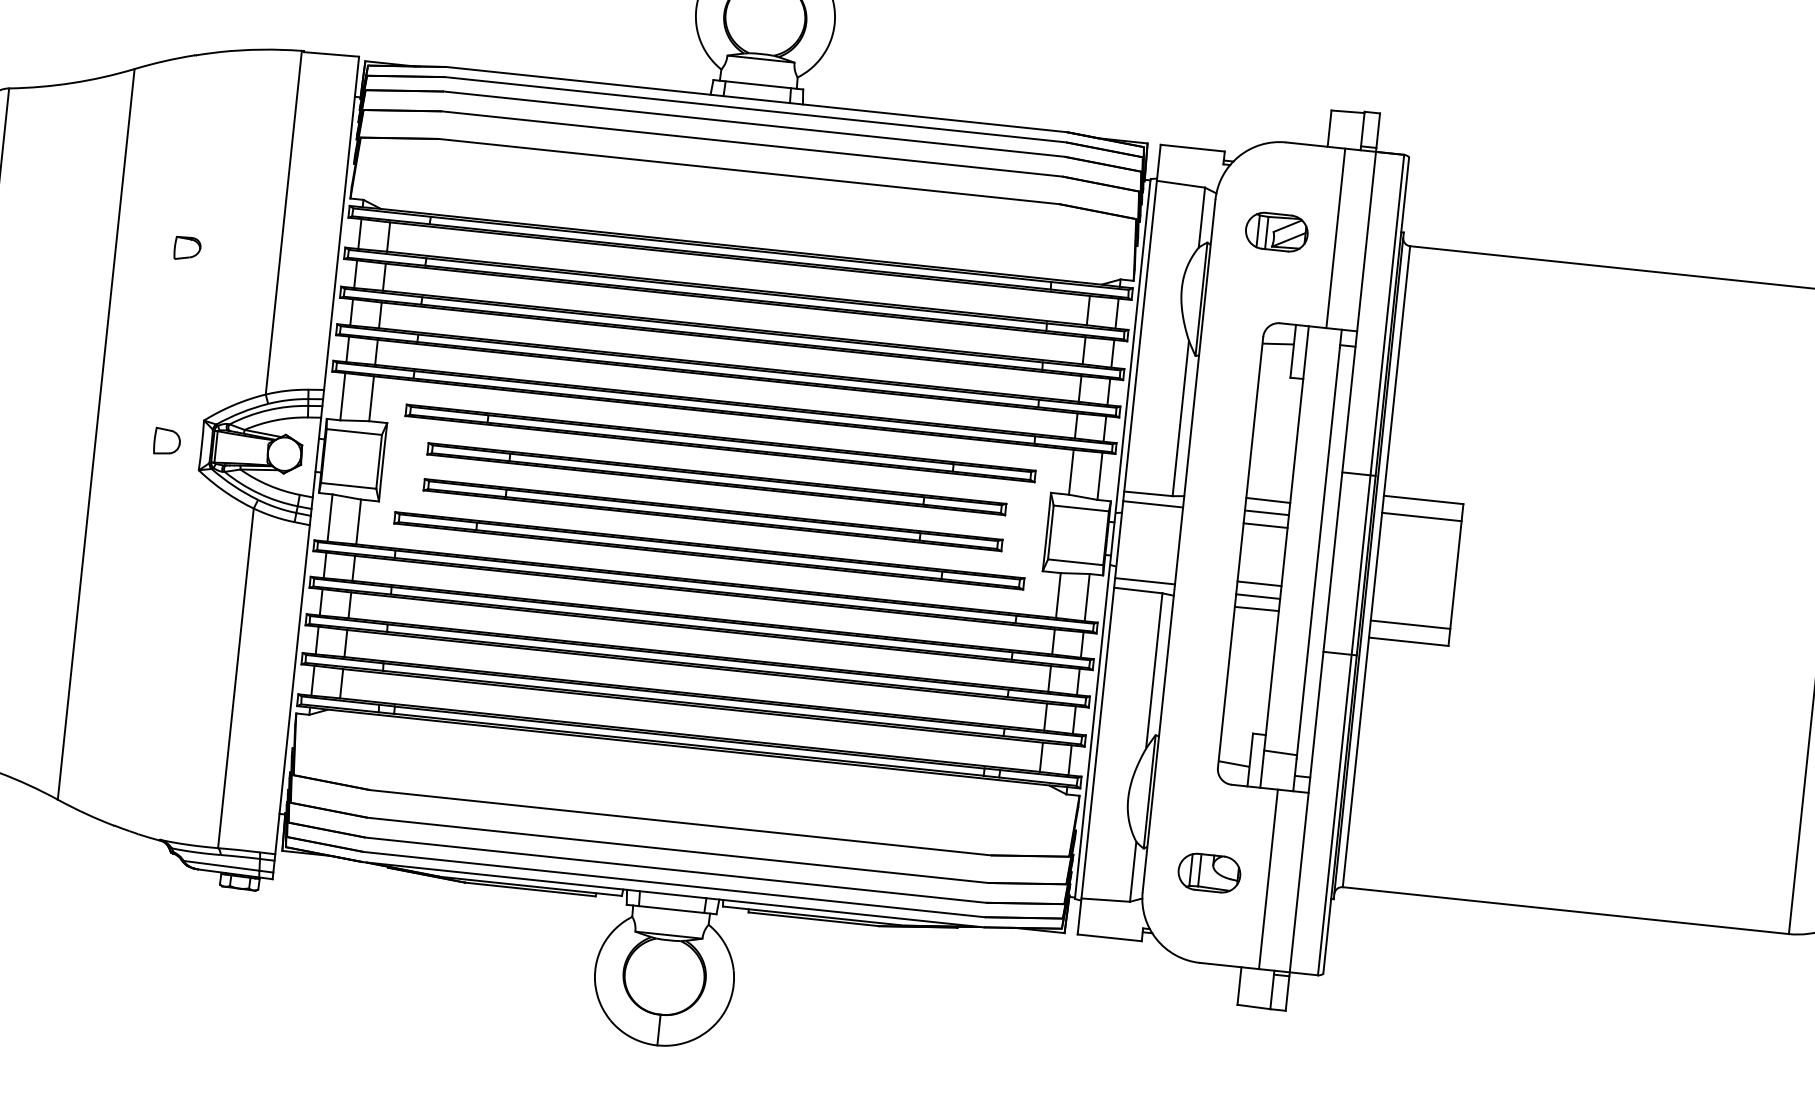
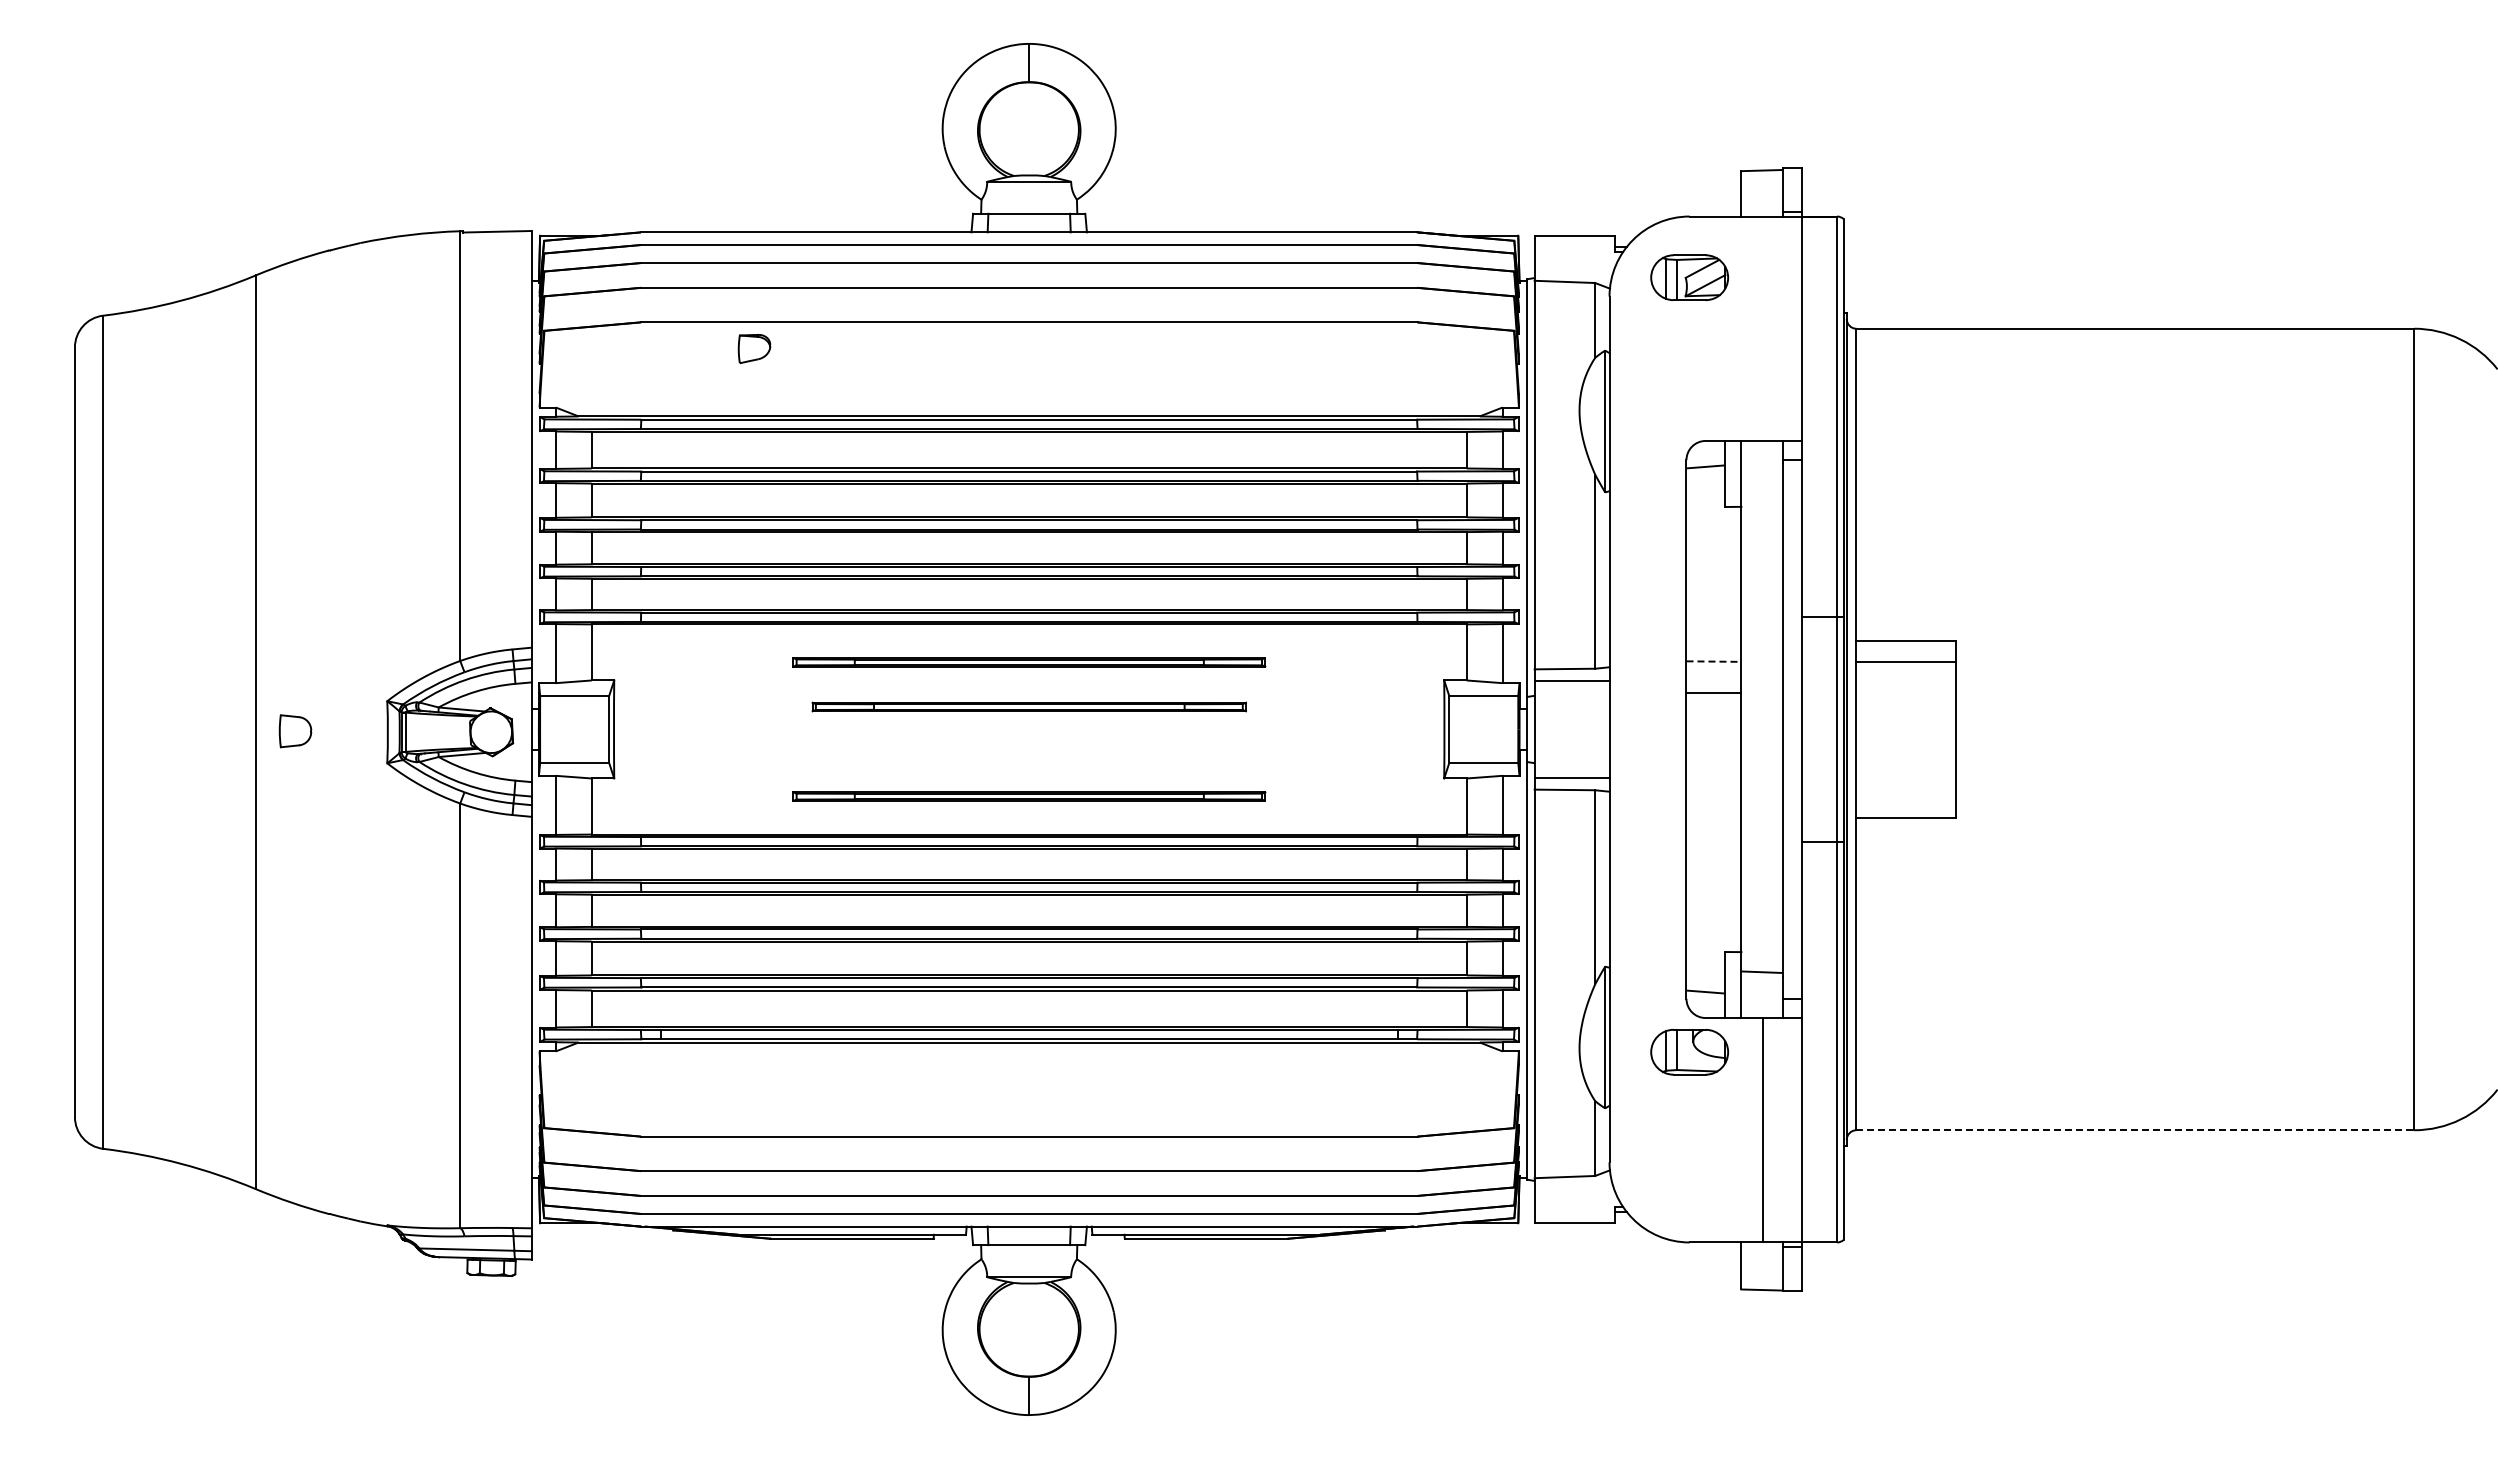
part: (1276, 231) -> (1689, 277), moved
line: (1335, 238) -> (1763, 328), removed
part: (187, 248) -> (754, 348), moved
part: (167, 442) -> (295, 731), moved
part: (720, 443) -> (1029, 662), size x0.6
part: (717, 478) -> (1029, 706), size x0.6
line: (1268, 500) -> (1714, 661), solid -> dashed
line: (1266, 513) -> (1713, 677), removed
part: (713, 514) -> (1029, 751), removed
part: (709, 550) -> (1029, 796), size x0.6
line: (1259, 583) -> (1713, 765), removed
line: (1257, 596) -> (1713, 781), removed
line: (1256, 609) -> (1713, 797), removed
line: (1410, 624) -> (1905, 796), removed
part: (1209, 873) -> (1689, 1052), moved
line: (1565, 910) -> (2135, 1130), solid -> dashed

